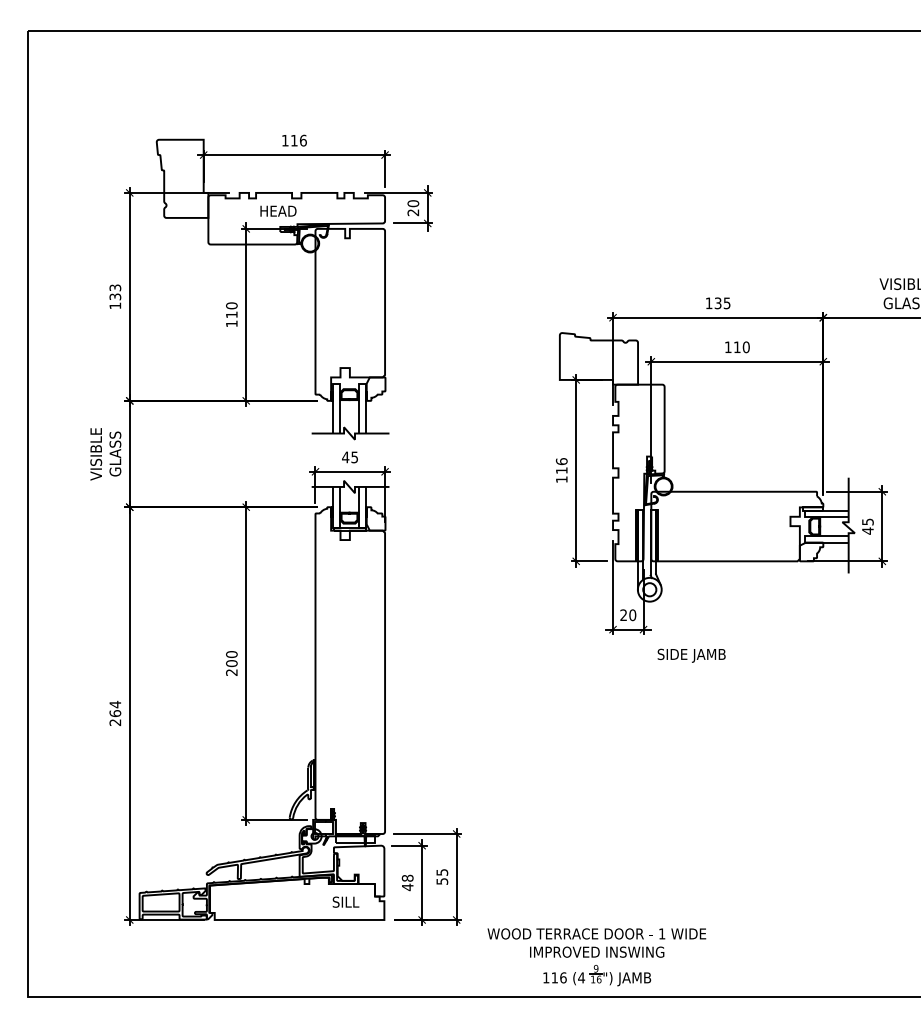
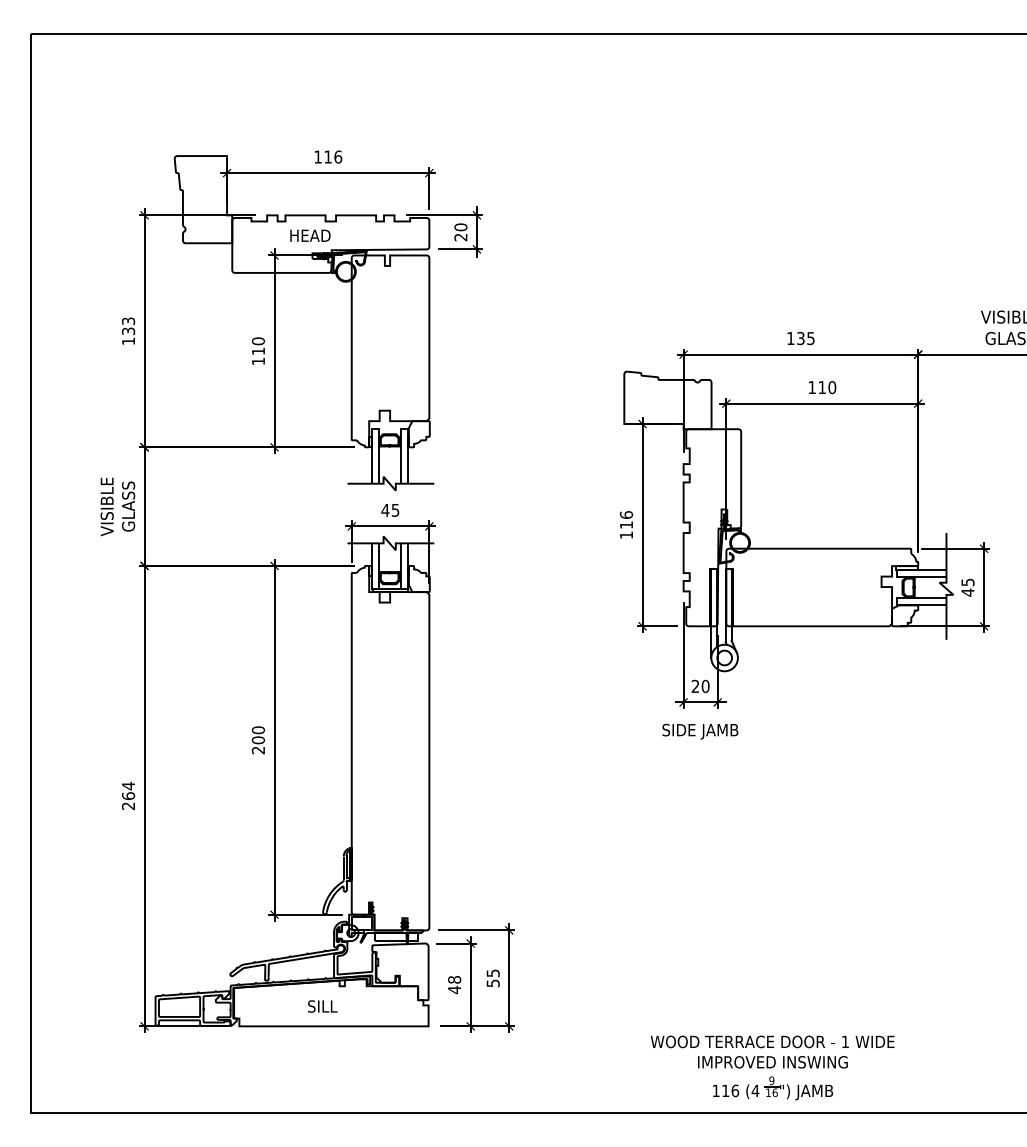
text: (691, 655) -> (700, 731), moved
text: (345, 902) -> (322, 1006), moved
part: (596, 956) -> (772, 1067), moved

